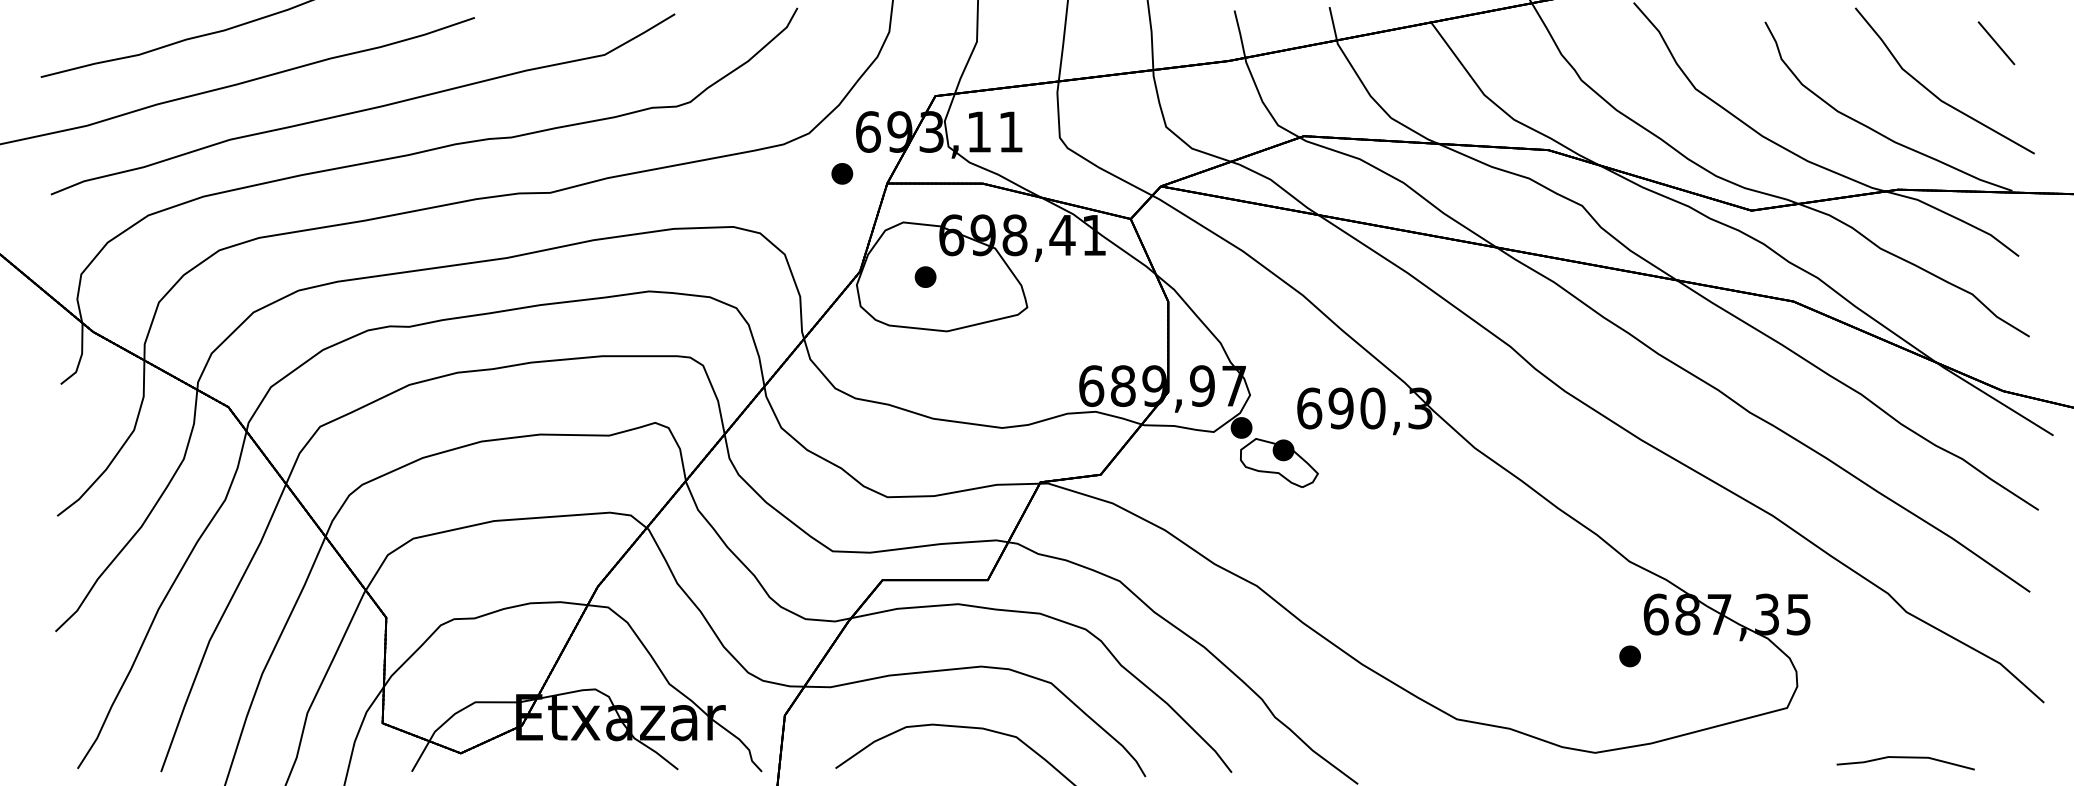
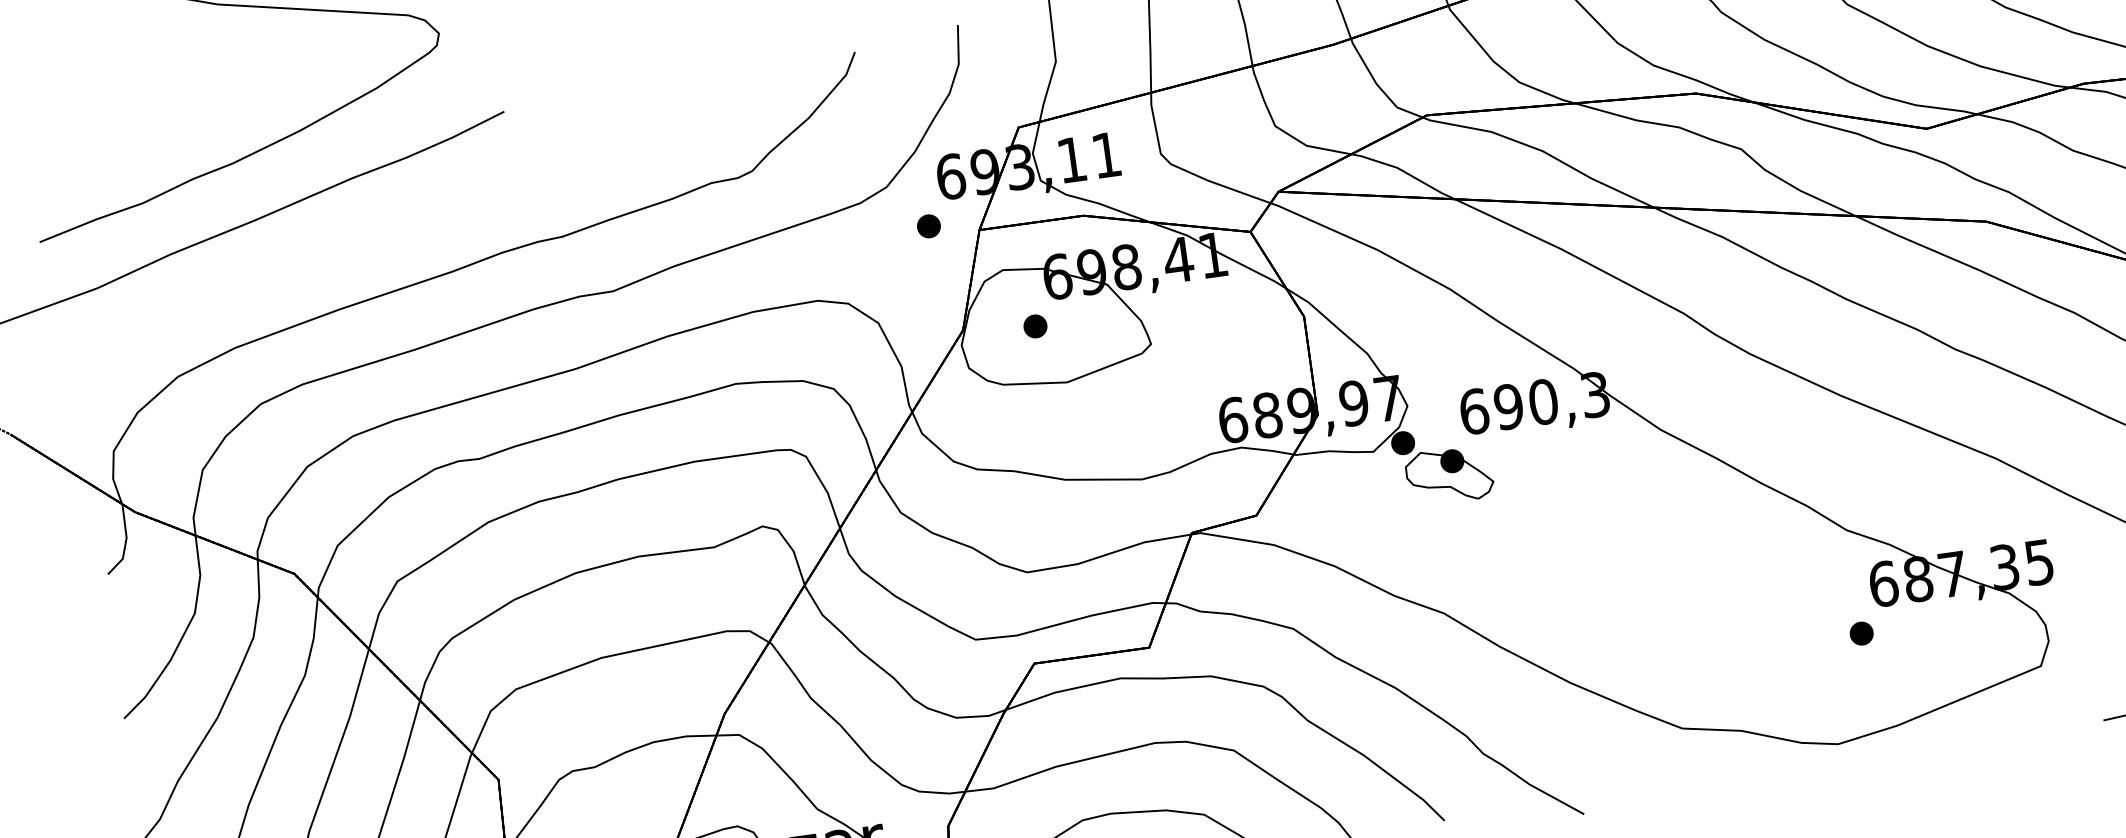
part: (362, 104) -> (394, 223), removed

